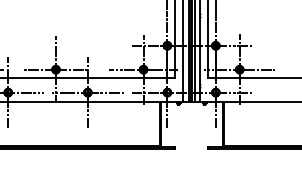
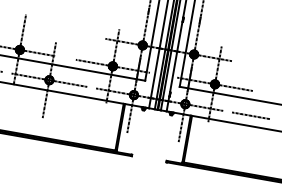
line: (277, 92) -> (250, 115), added

